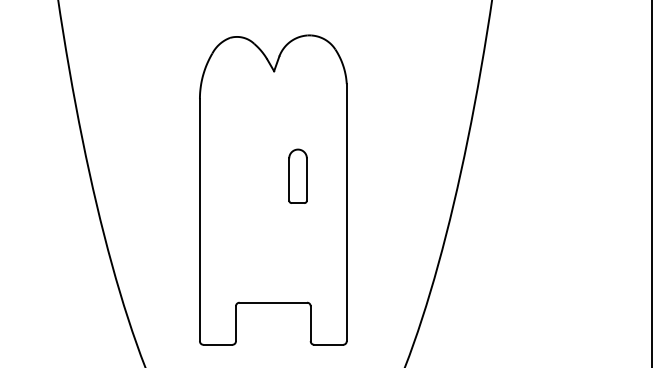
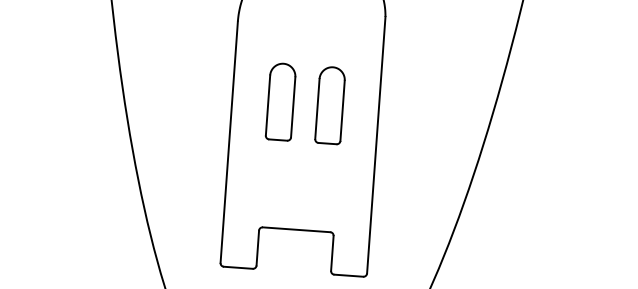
part: (248, 176) -> (280, 102), added
part: (297, 176) -> (329, 105), size x1.43

